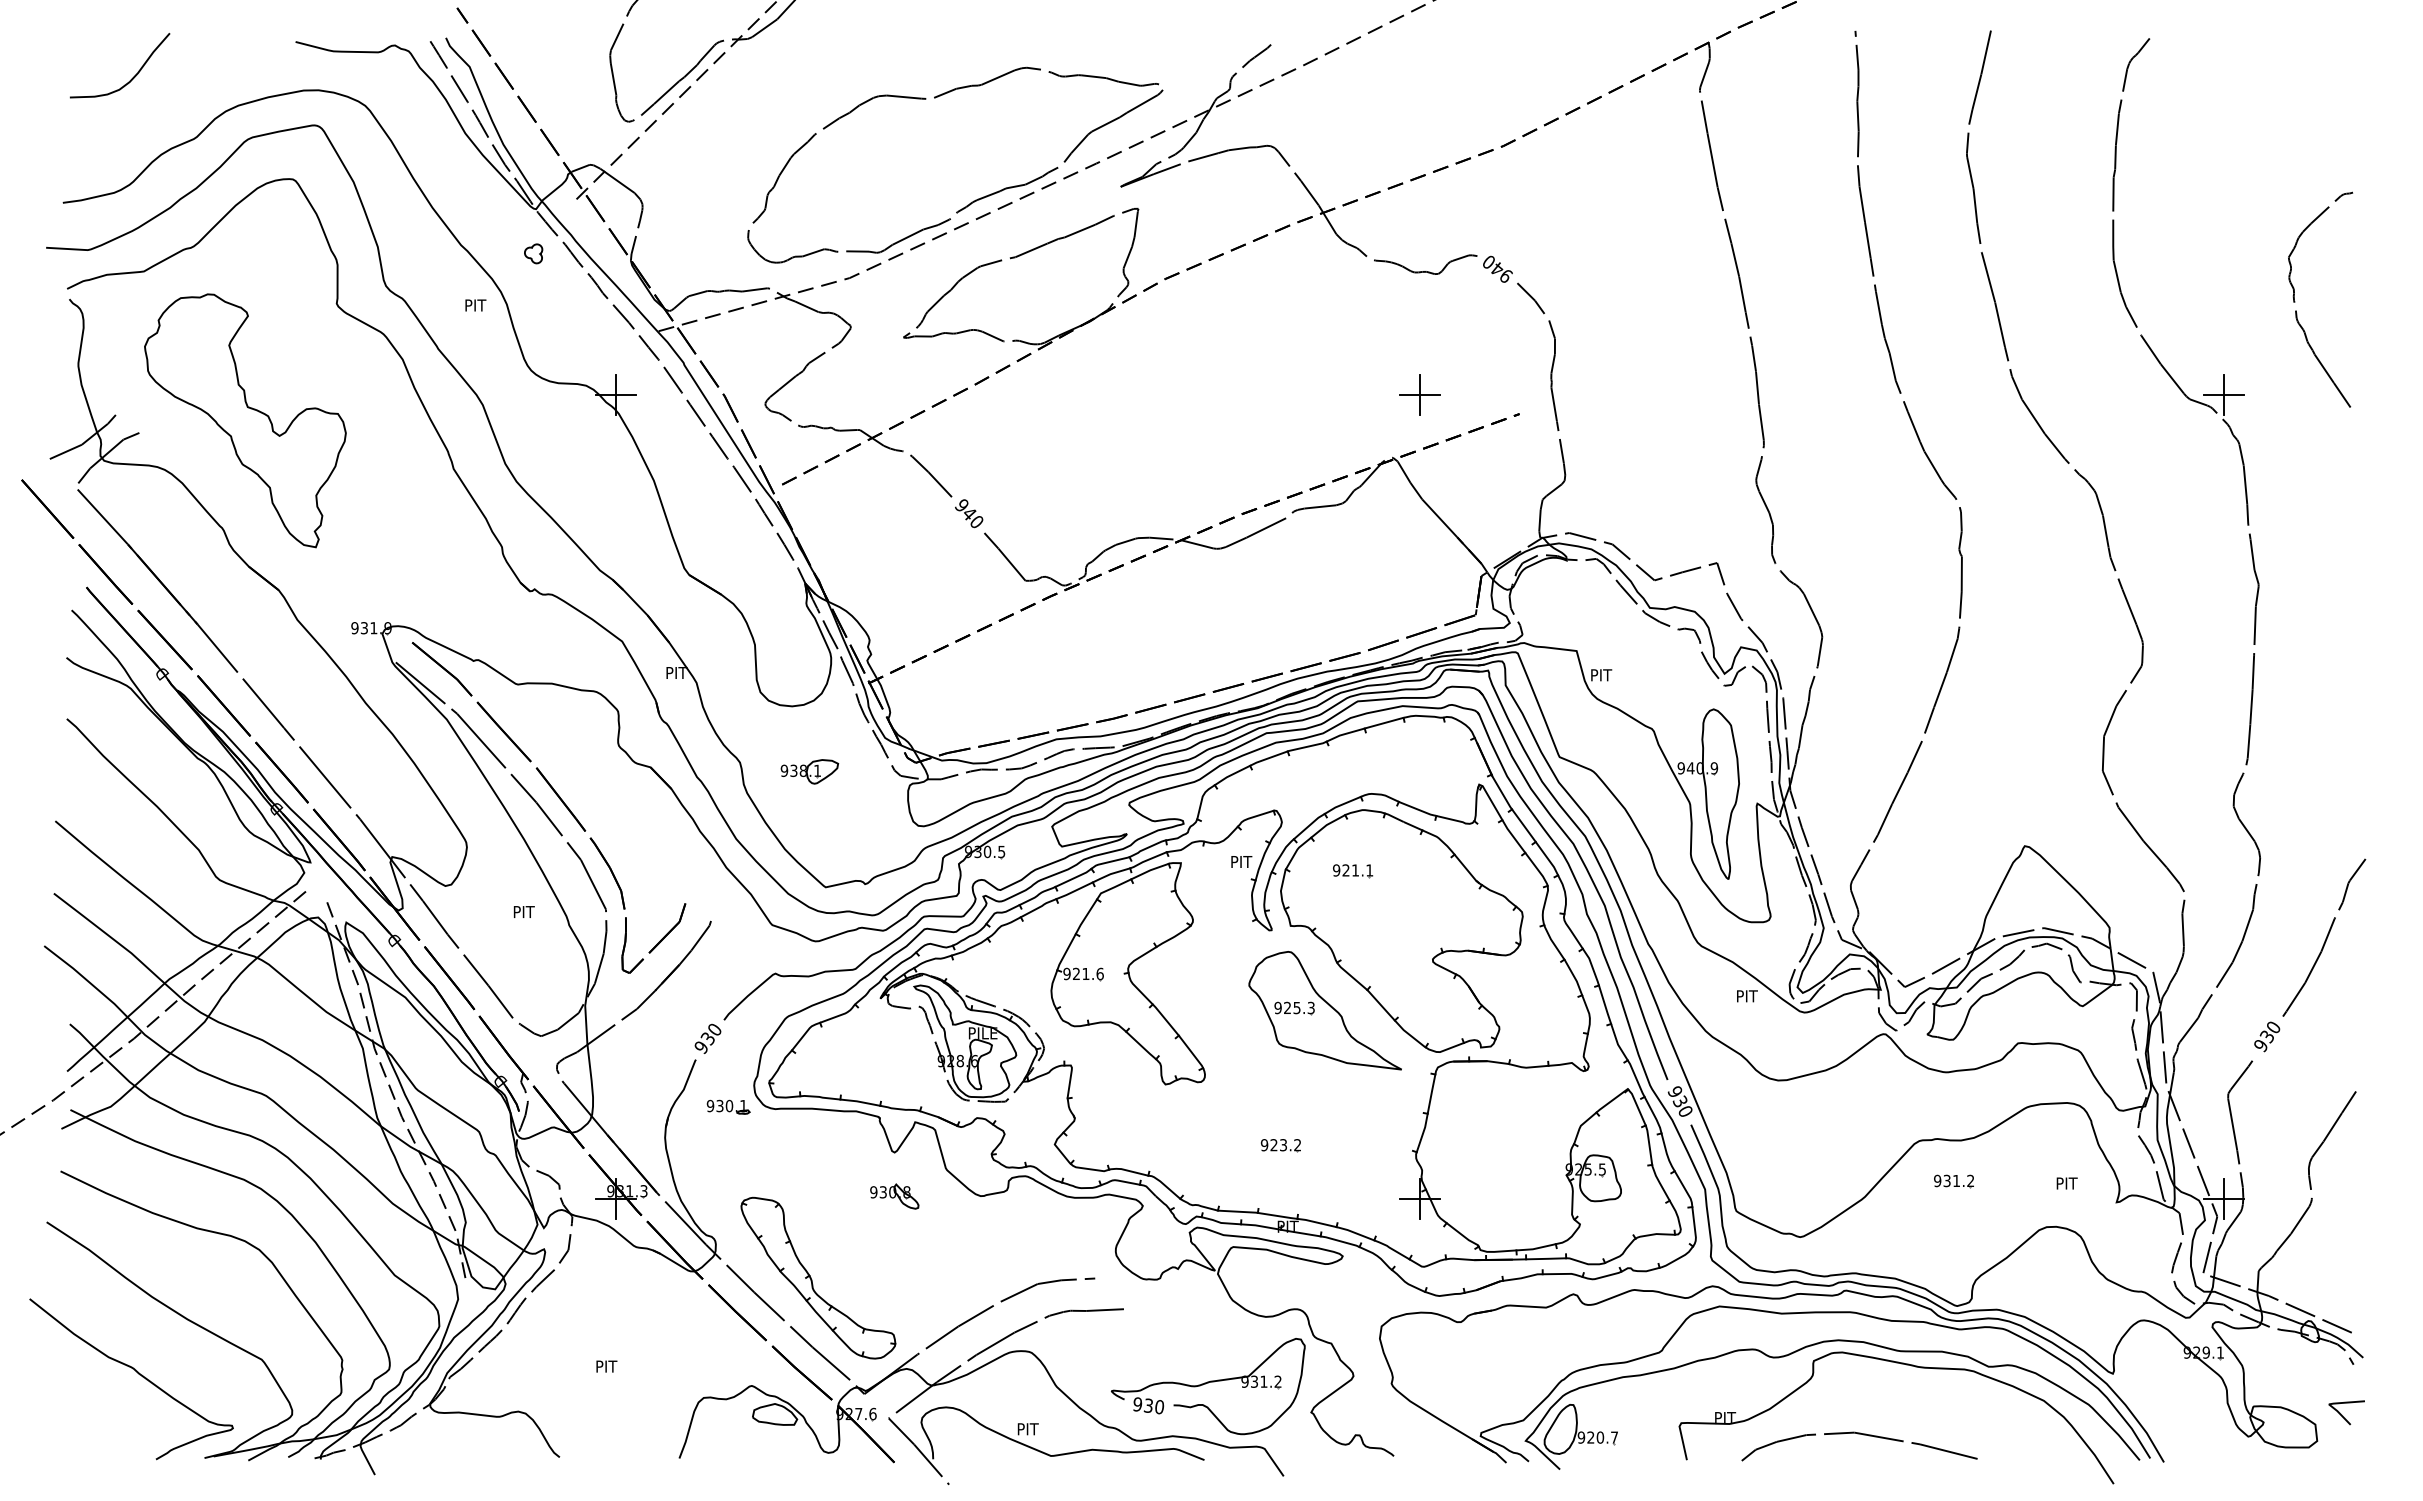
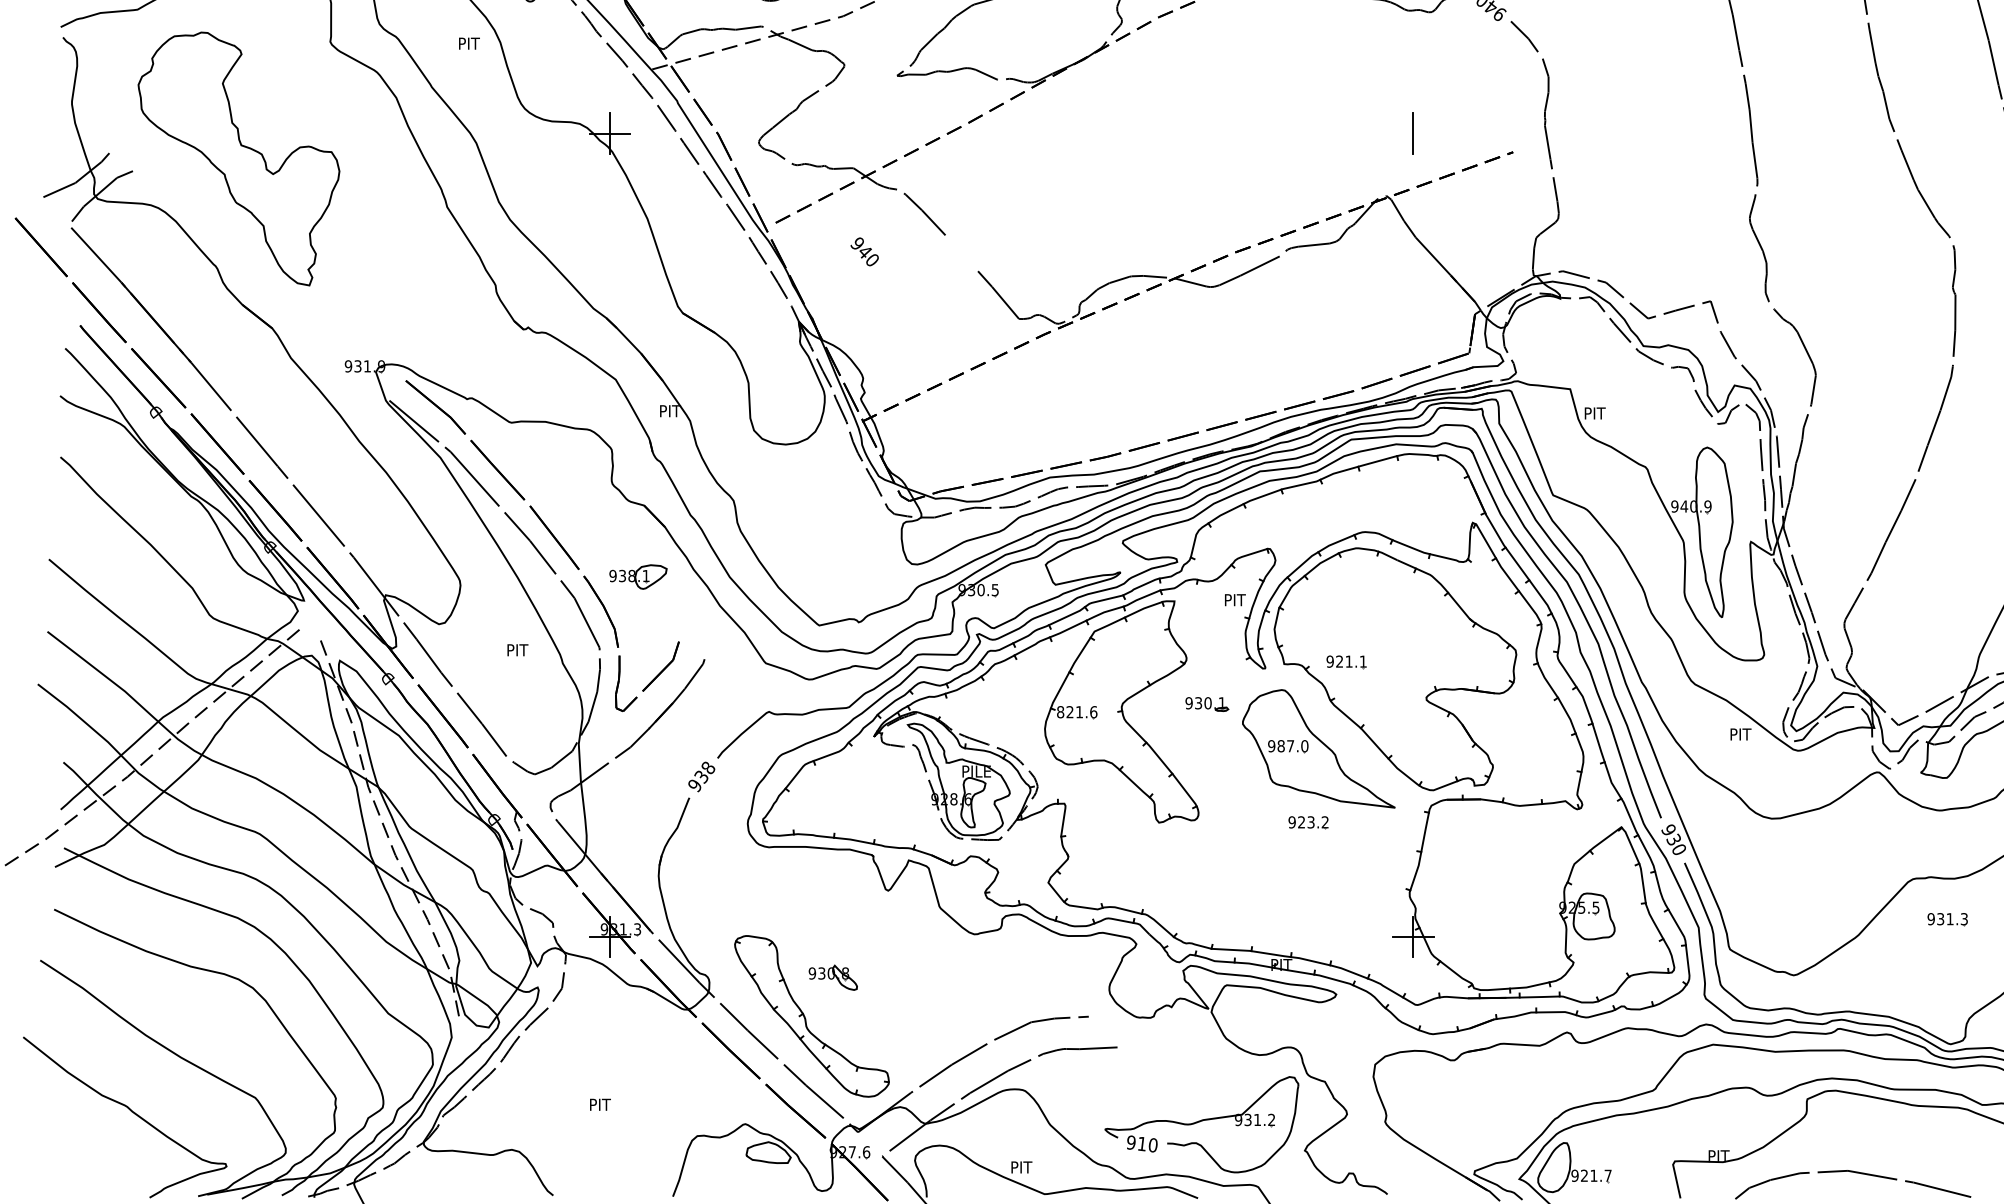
line: (1419, 395) -> (1413, 133), removed
text: (969, 513) -> (865, 251), moved
part: (809, 771) -> (638, 576), moved
part: (1353, 871) -> (1347, 662), moved
text: (1066, 974) -> (1060, 712), 921.6 -> 821.6
text: (1299, 1007) -> (1293, 745), 925.3 -> 987.0
text: (714, 1029) -> (708, 767), 930 -> 938
part: (728, 1106) -> (1207, 703), moved
part: (1280, 1145) -> (1308, 822), moved
text: (1970, 1181) -> (1964, 919), 931.2 -> 931.3
part: (894, 1196) -> (833, 977), moved
text: (1147, 1405) -> (1141, 1143), 930 -> 910
text: (1600, 1437) -> (1594, 1175), 920.7 -> 921.7

